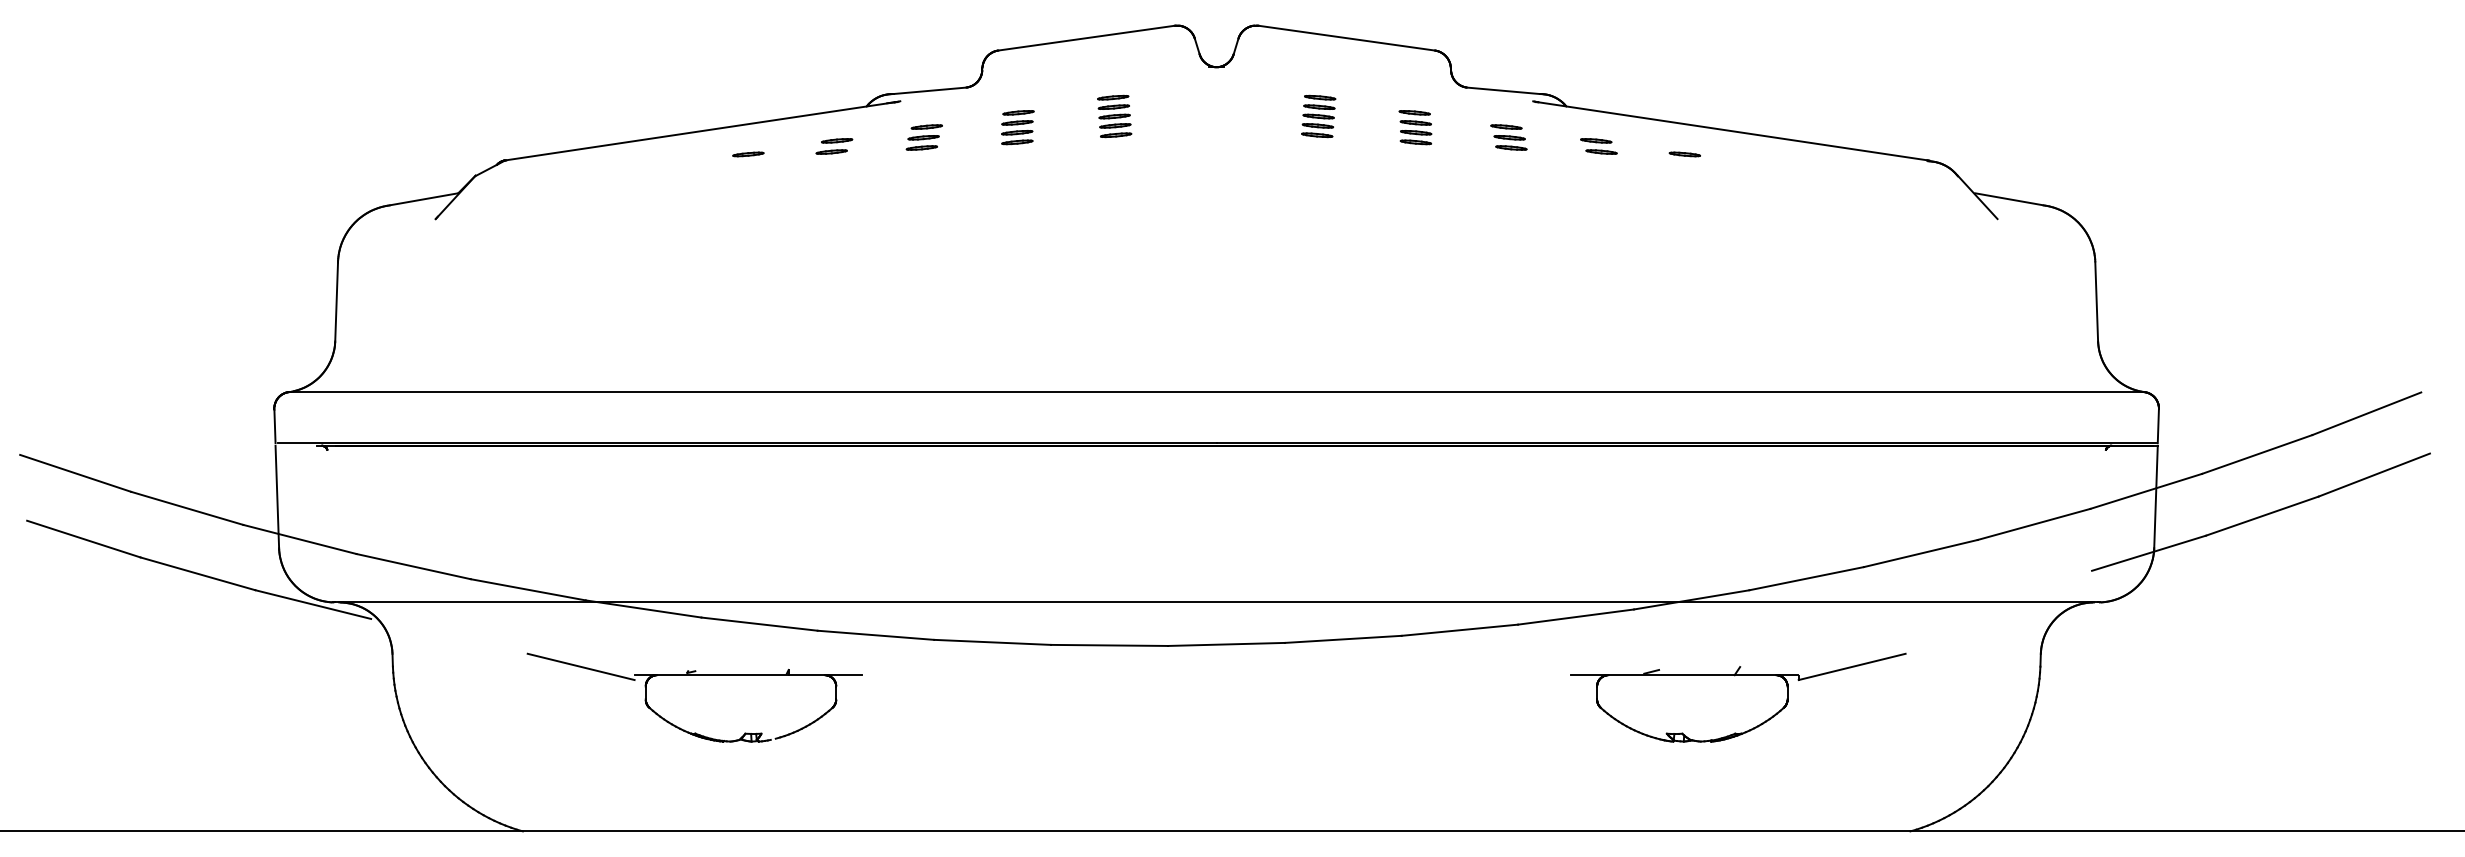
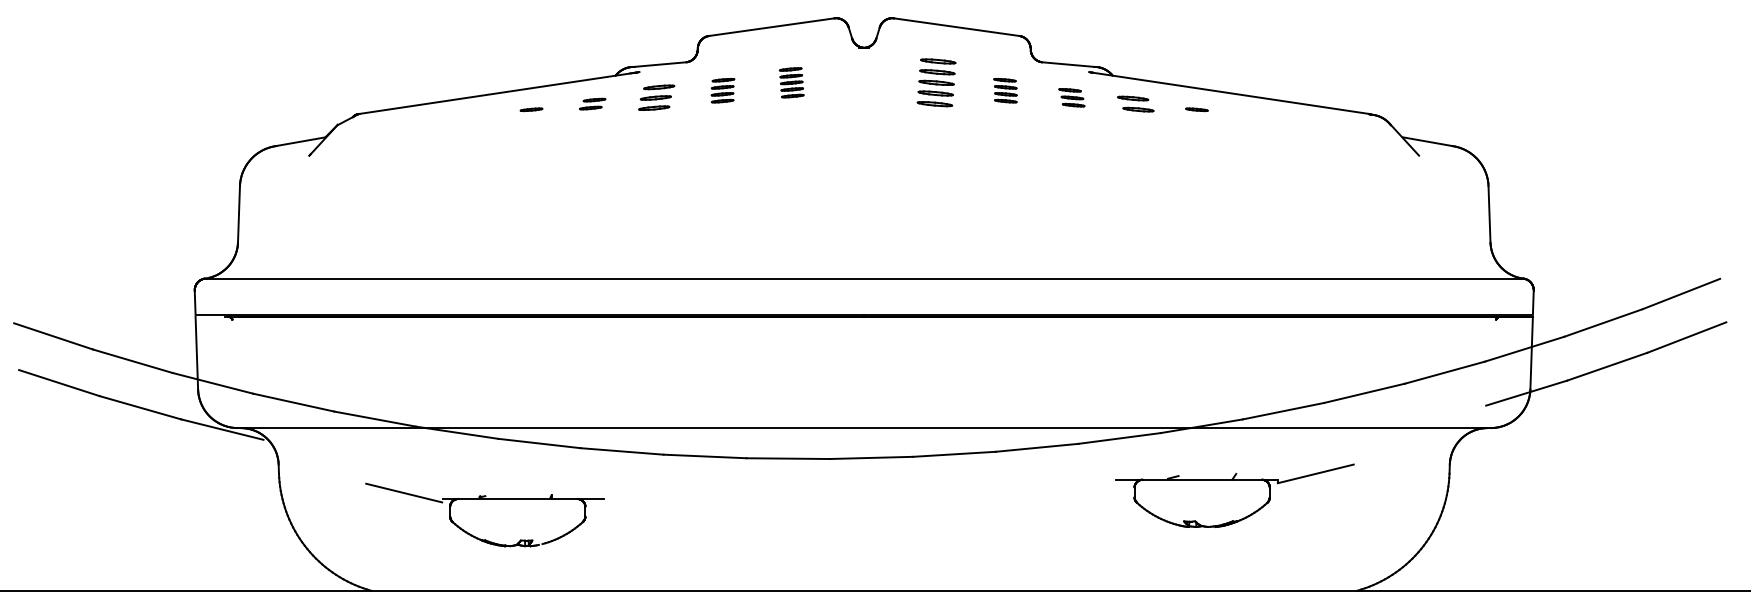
part: (1318, 116) -> (936, 82), size x1.6
part: (923, 137) -> (655, 97), size x1.4
part: (1598, 146) -> (1135, 104), size x1.4
part: (694, 675) -> (484, 499), moved

